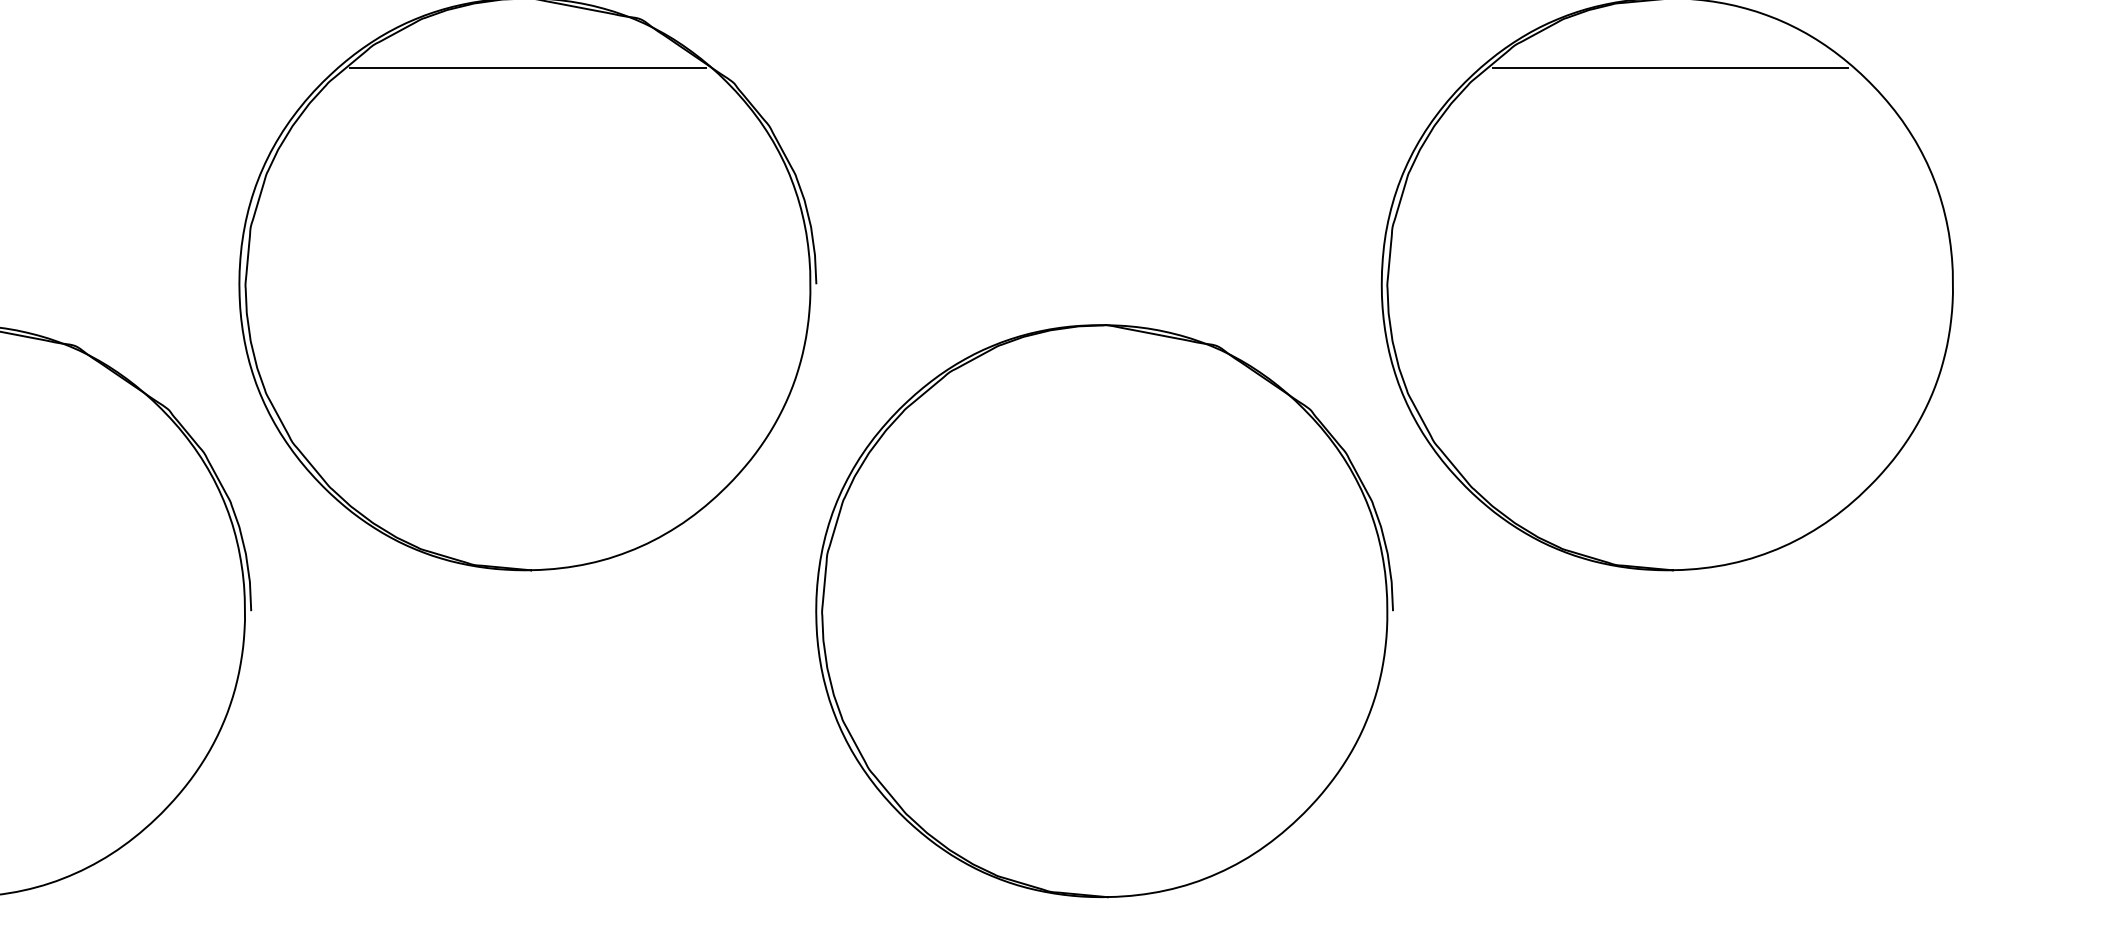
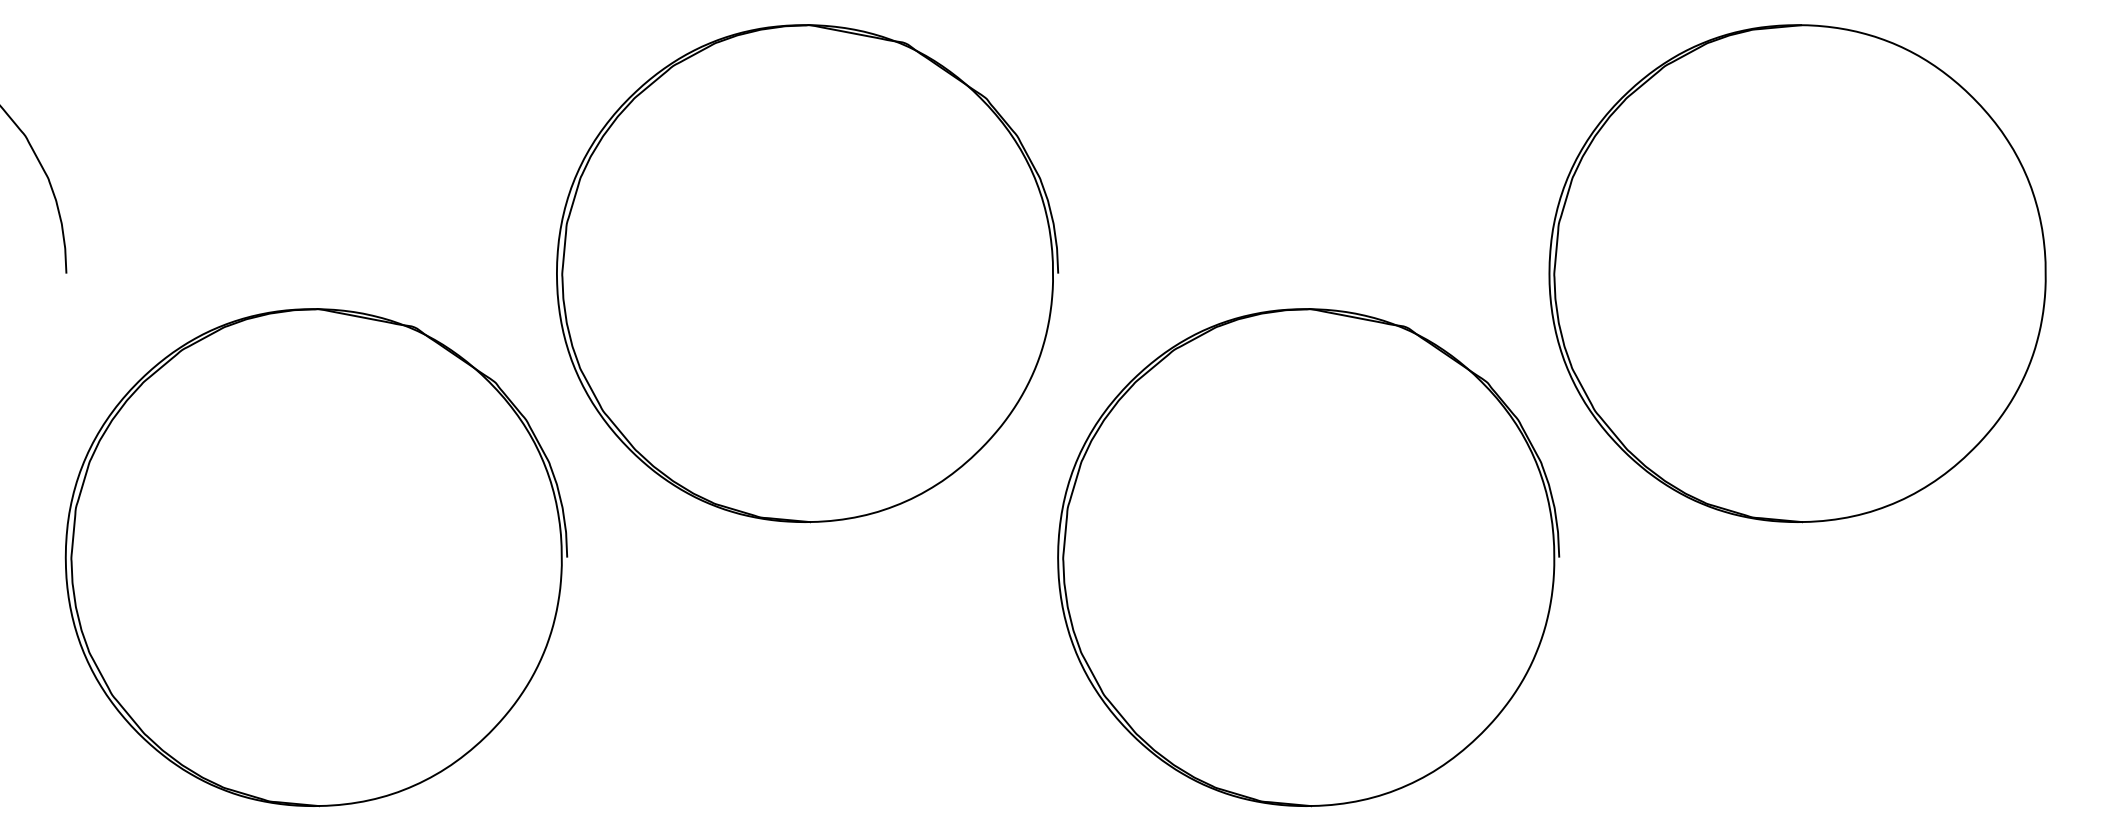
line: (527, 67) -> (807, 85), removed
line: (1669, 67) -> (1799, 85), removed

